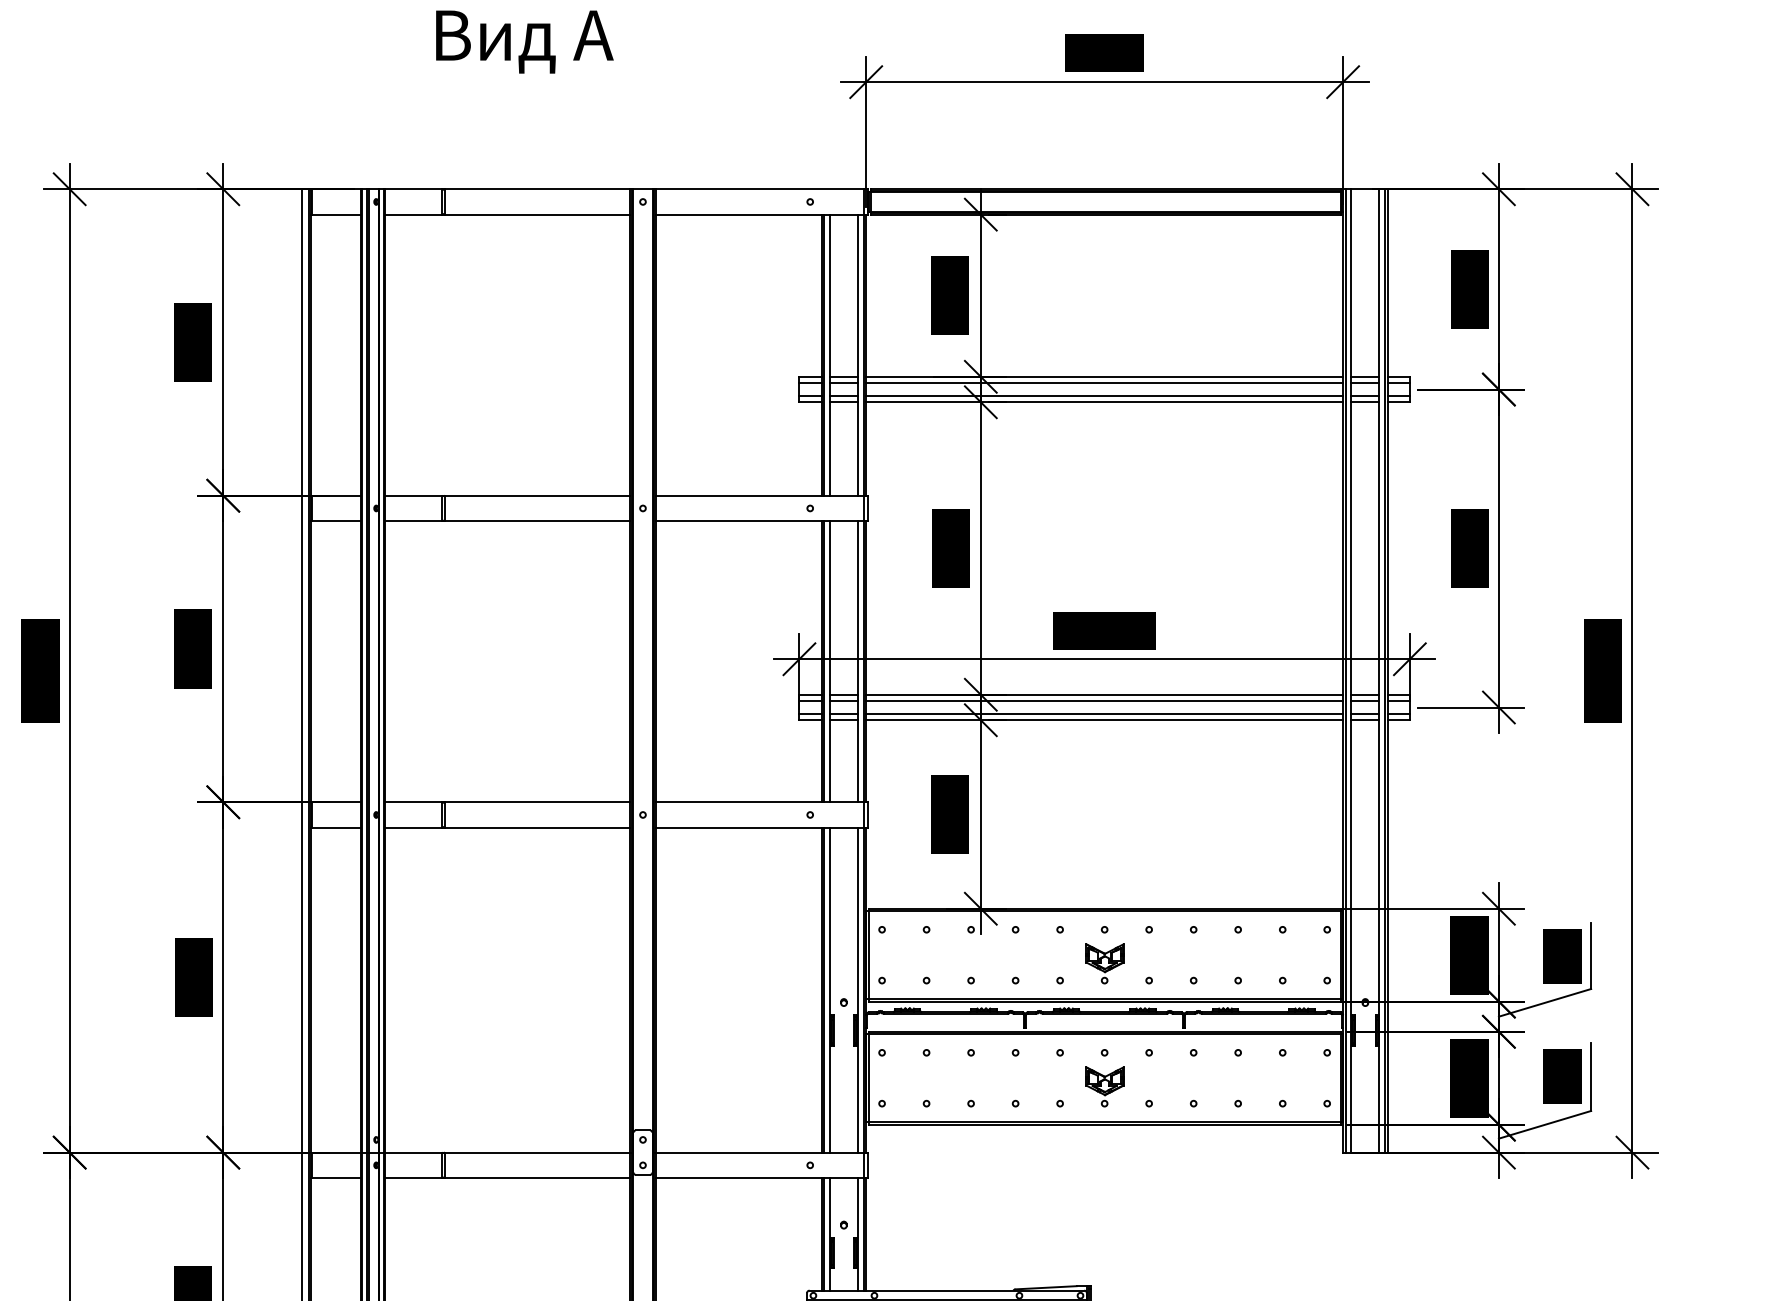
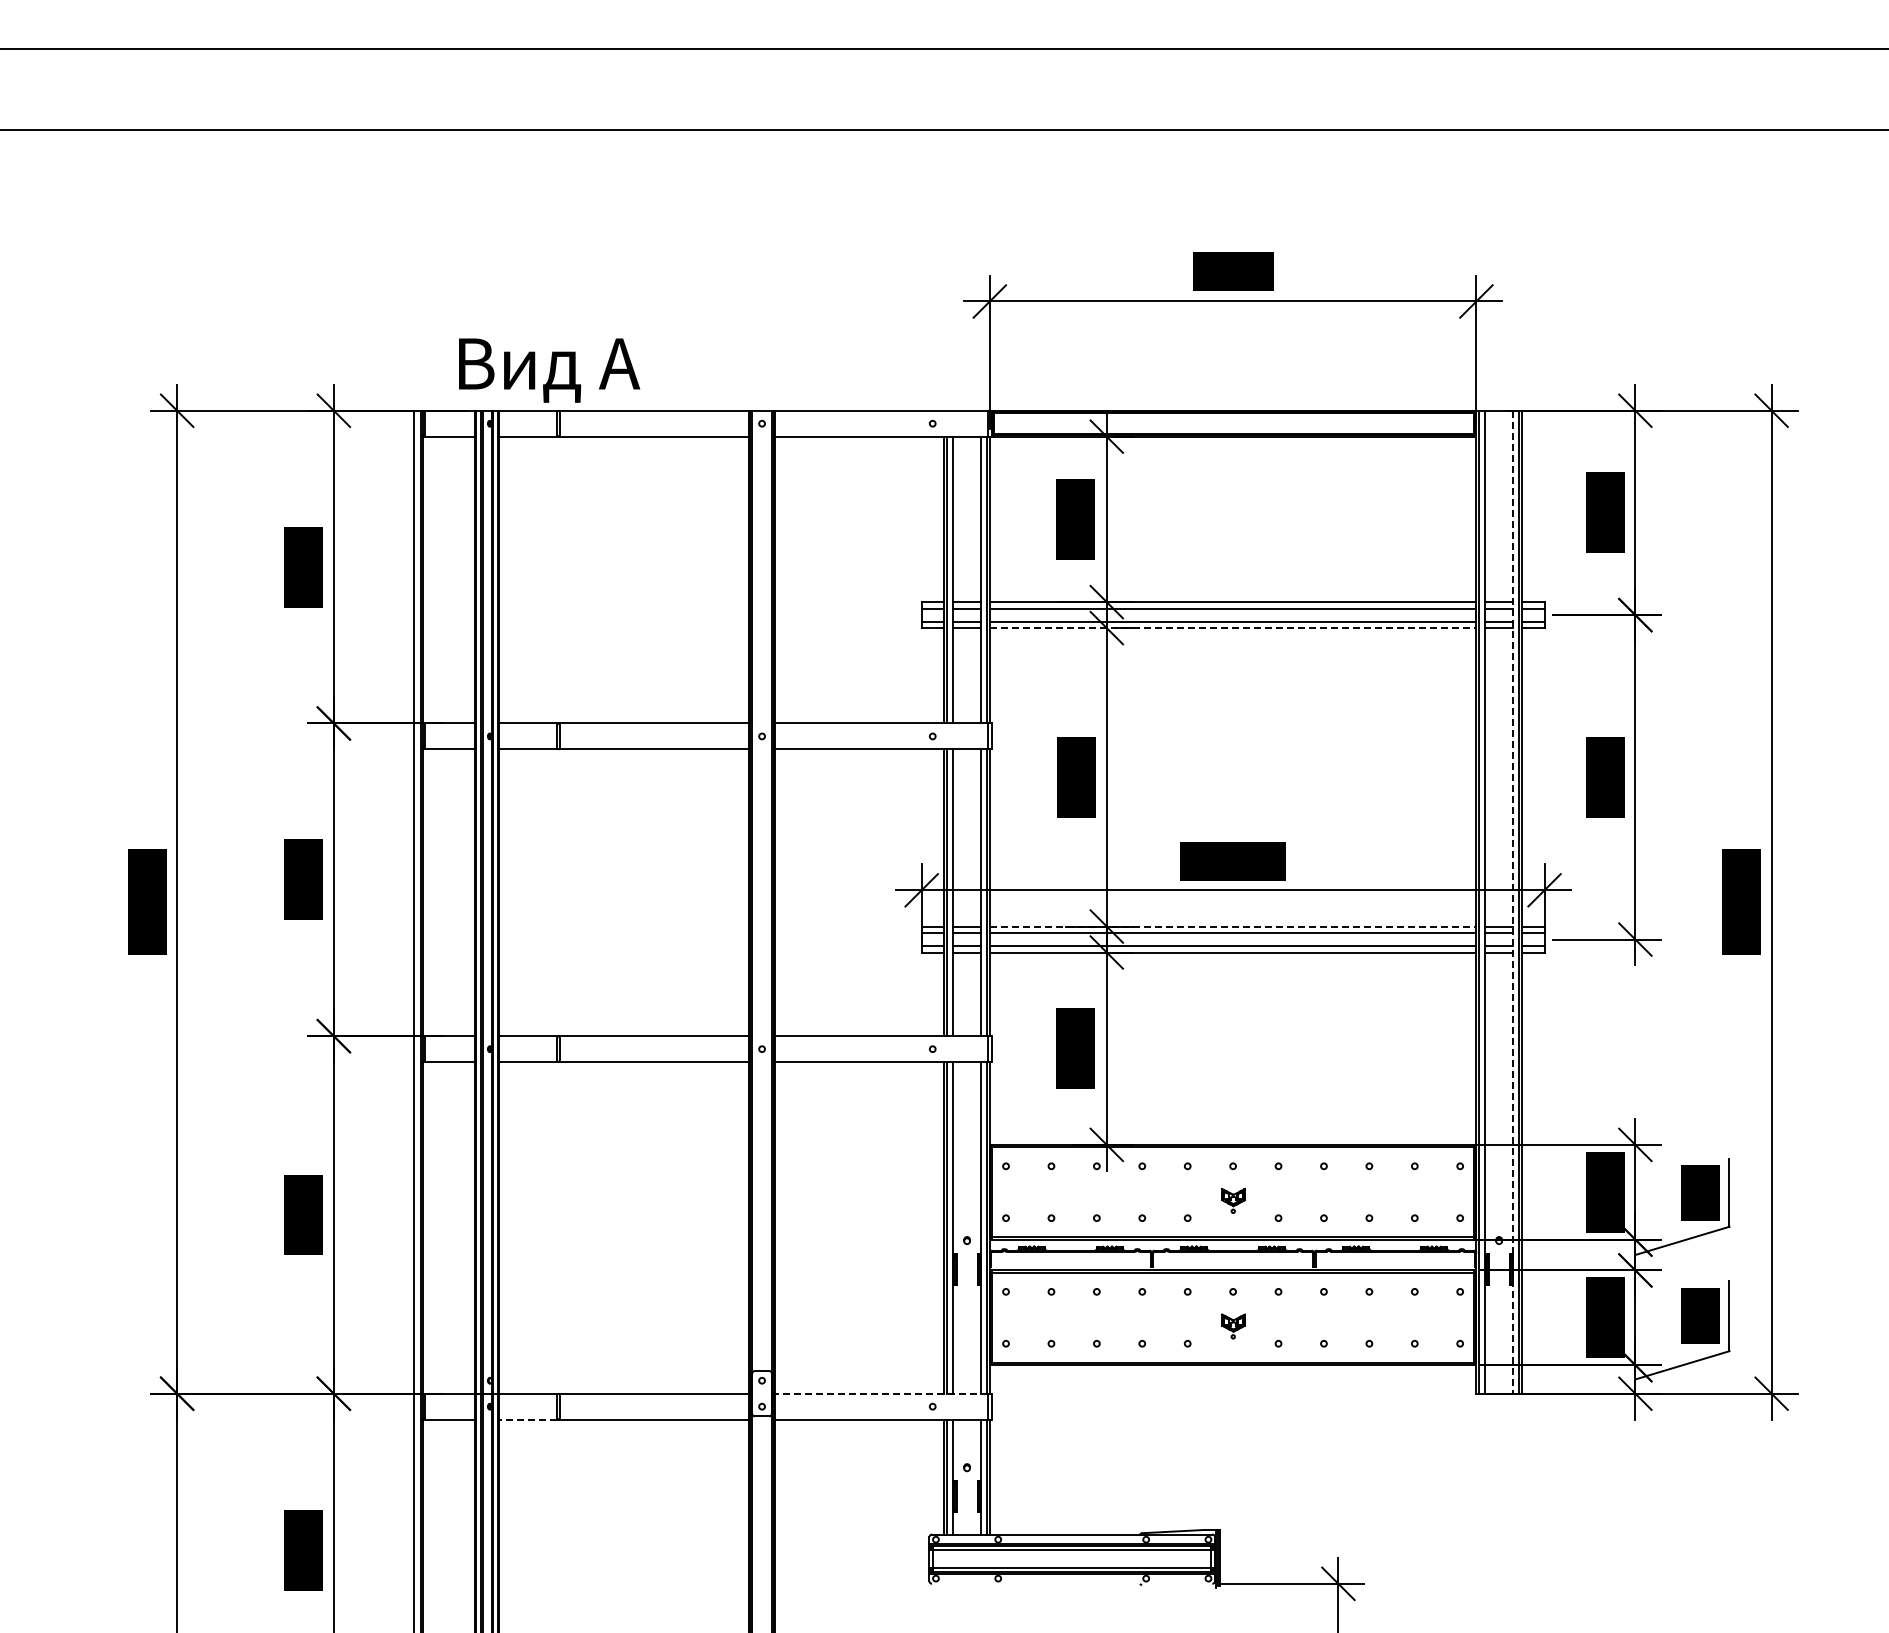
text: (524, 41) -> (549, 370), moved
line: (1105, 402) -> (1233, 628), solid -> dashed
line: (1379, 671) -> (1513, 902), solid -> dashed
line: (1105, 694) -> (1233, 926), solid -> dashed
part: (1105, 963) -> (1233, 1200), size x0.6
part: (1105, 1086) -> (1233, 1326), size x0.6
line: (759, 1152) -> (880, 1393), solid -> dashed
line: (413, 1177) -> (527, 1419), solid -> dashed

